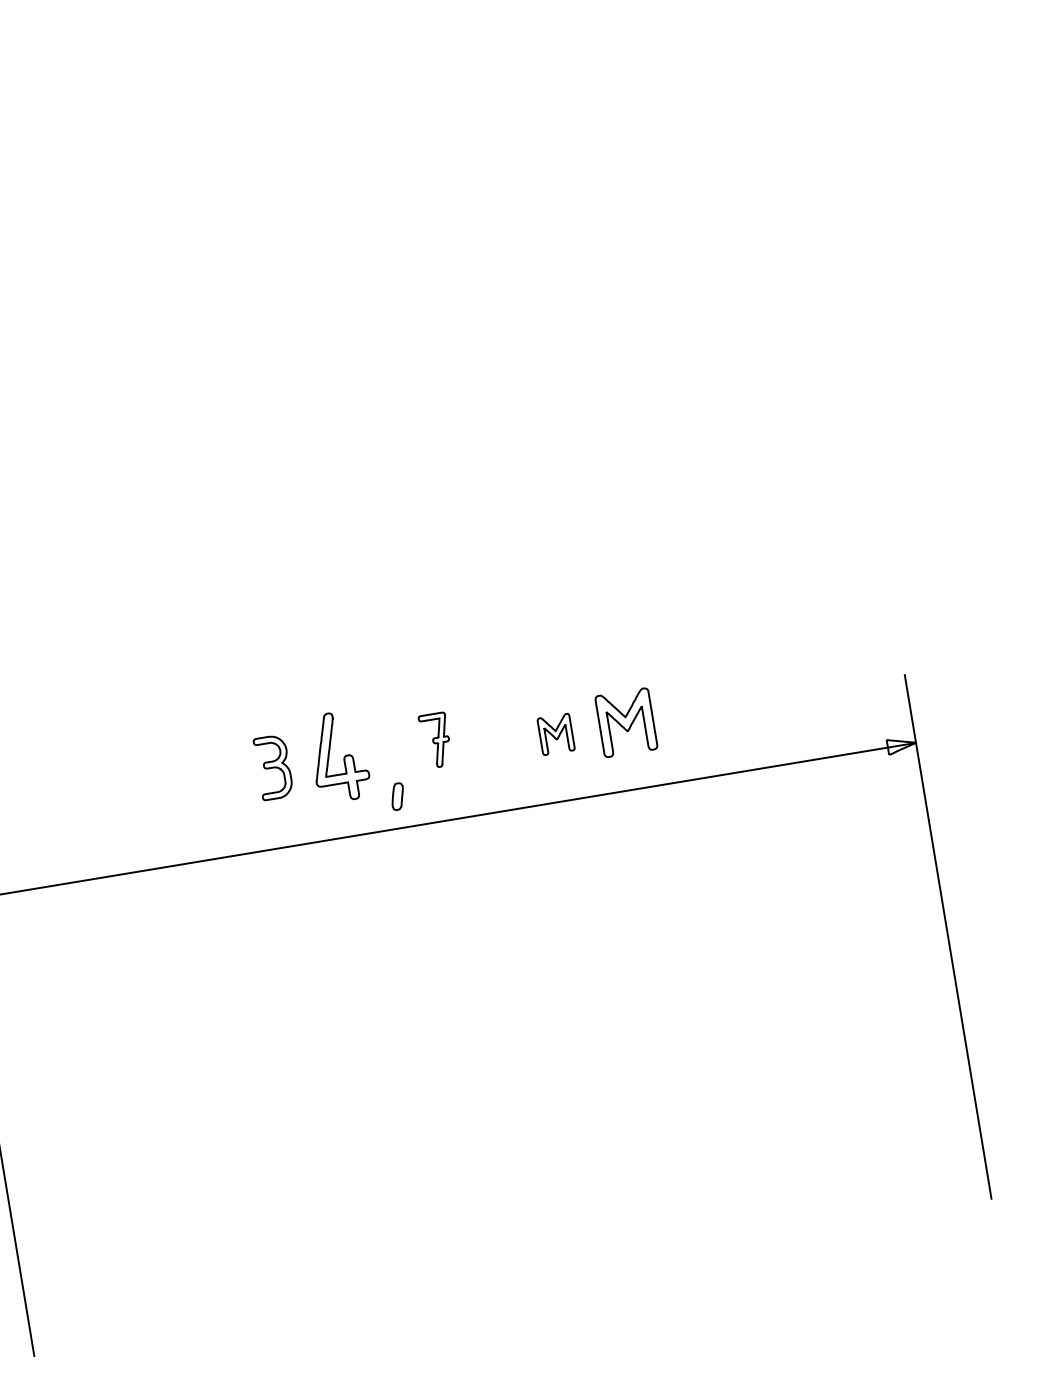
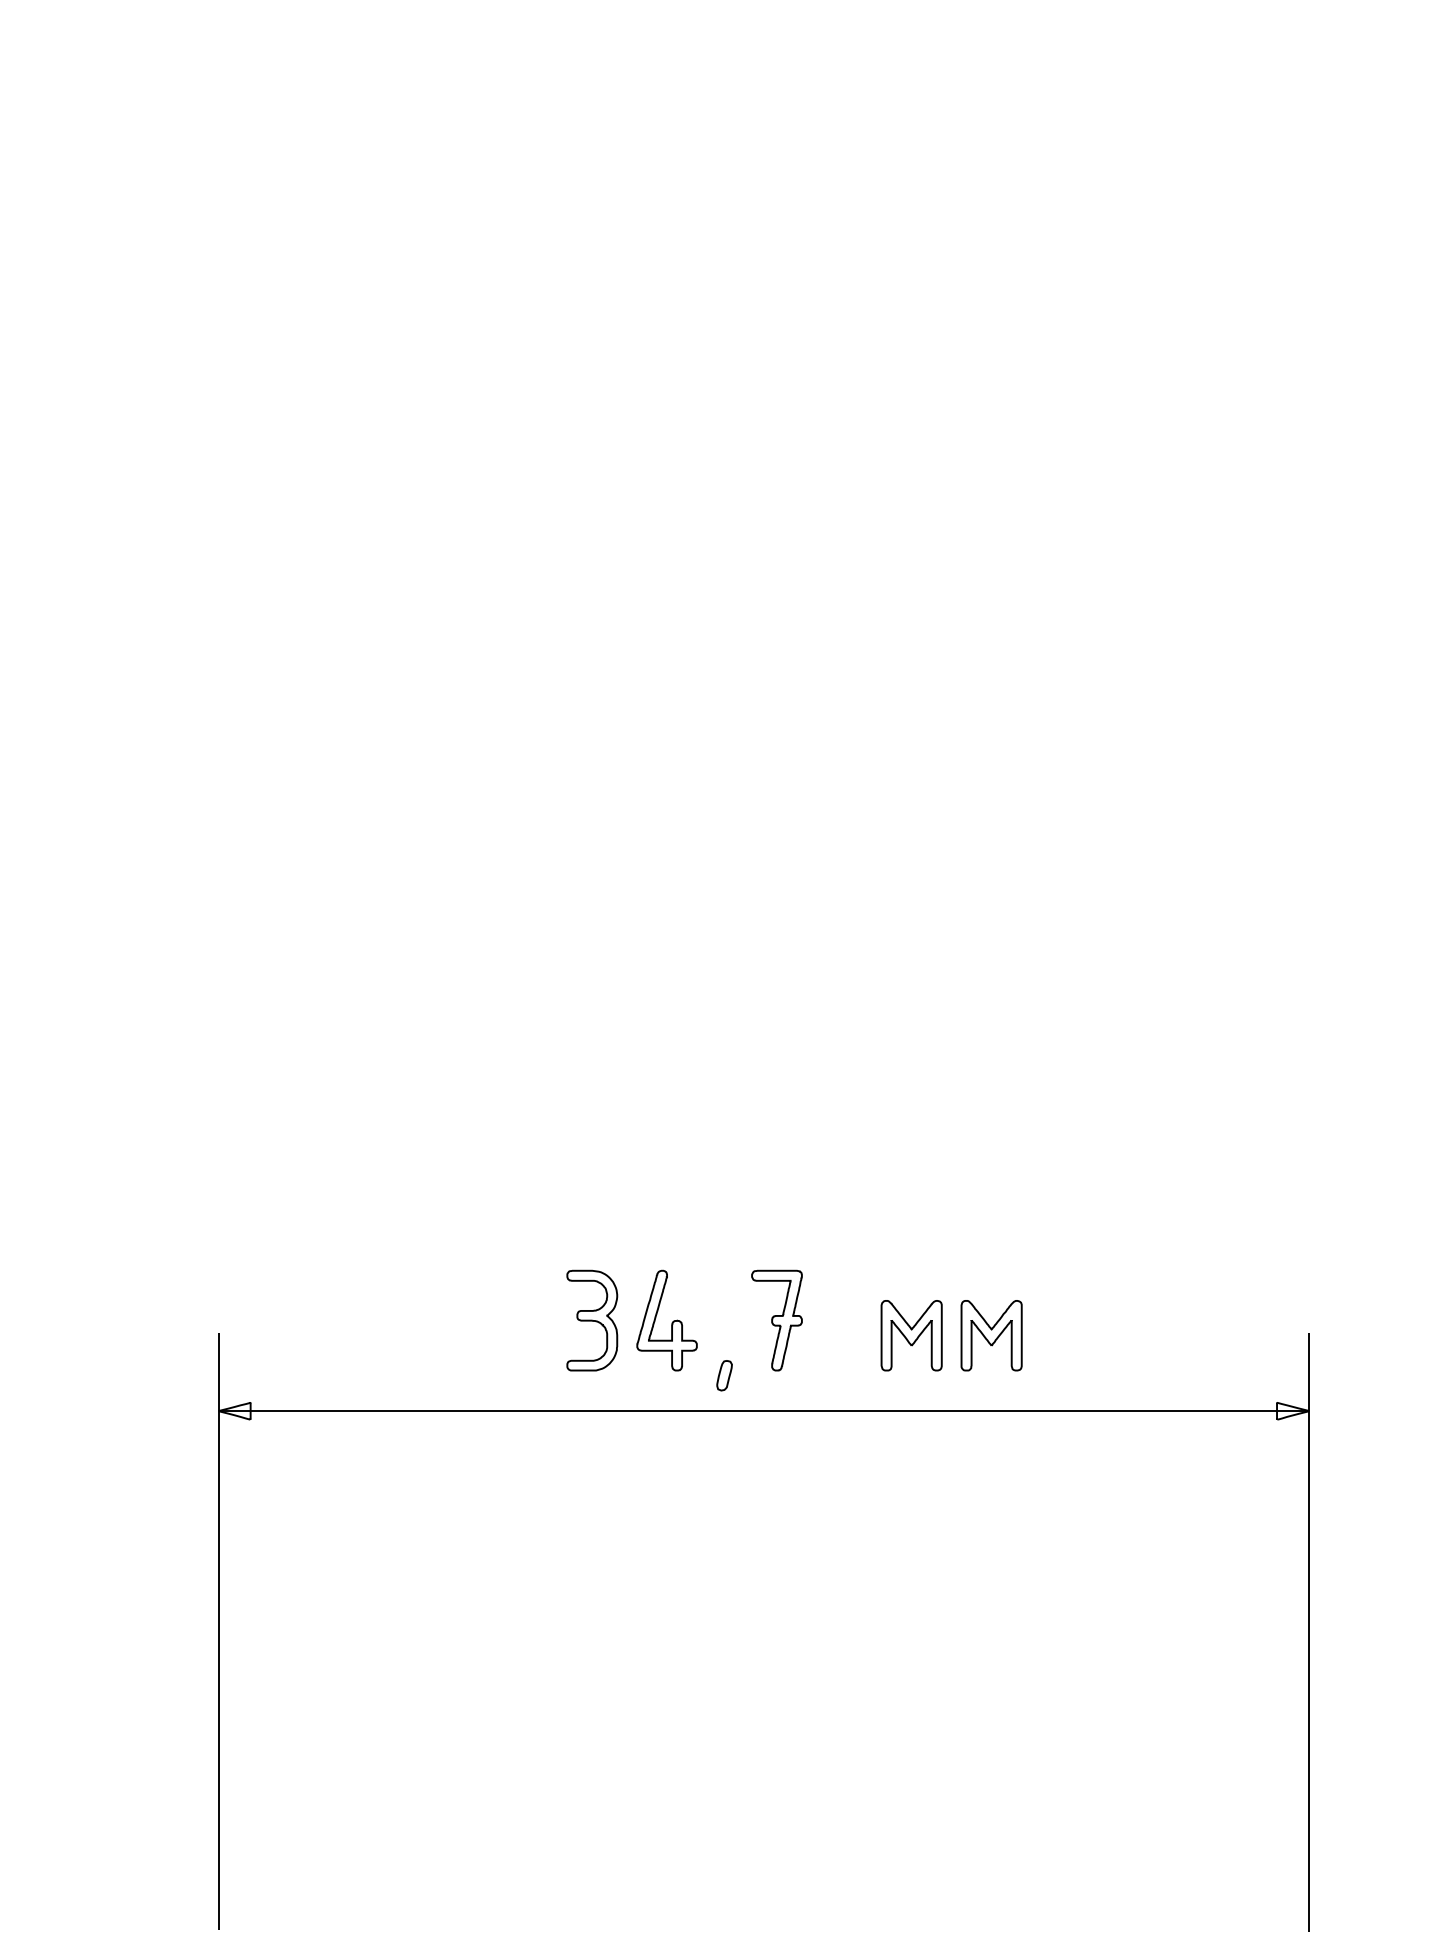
part: (556, 734) -> (911, 1335), size x1.67
part: (435, 740) -> (776, 1320), size x1.67
part: (273, 767) -> (592, 1320), size x1.43

